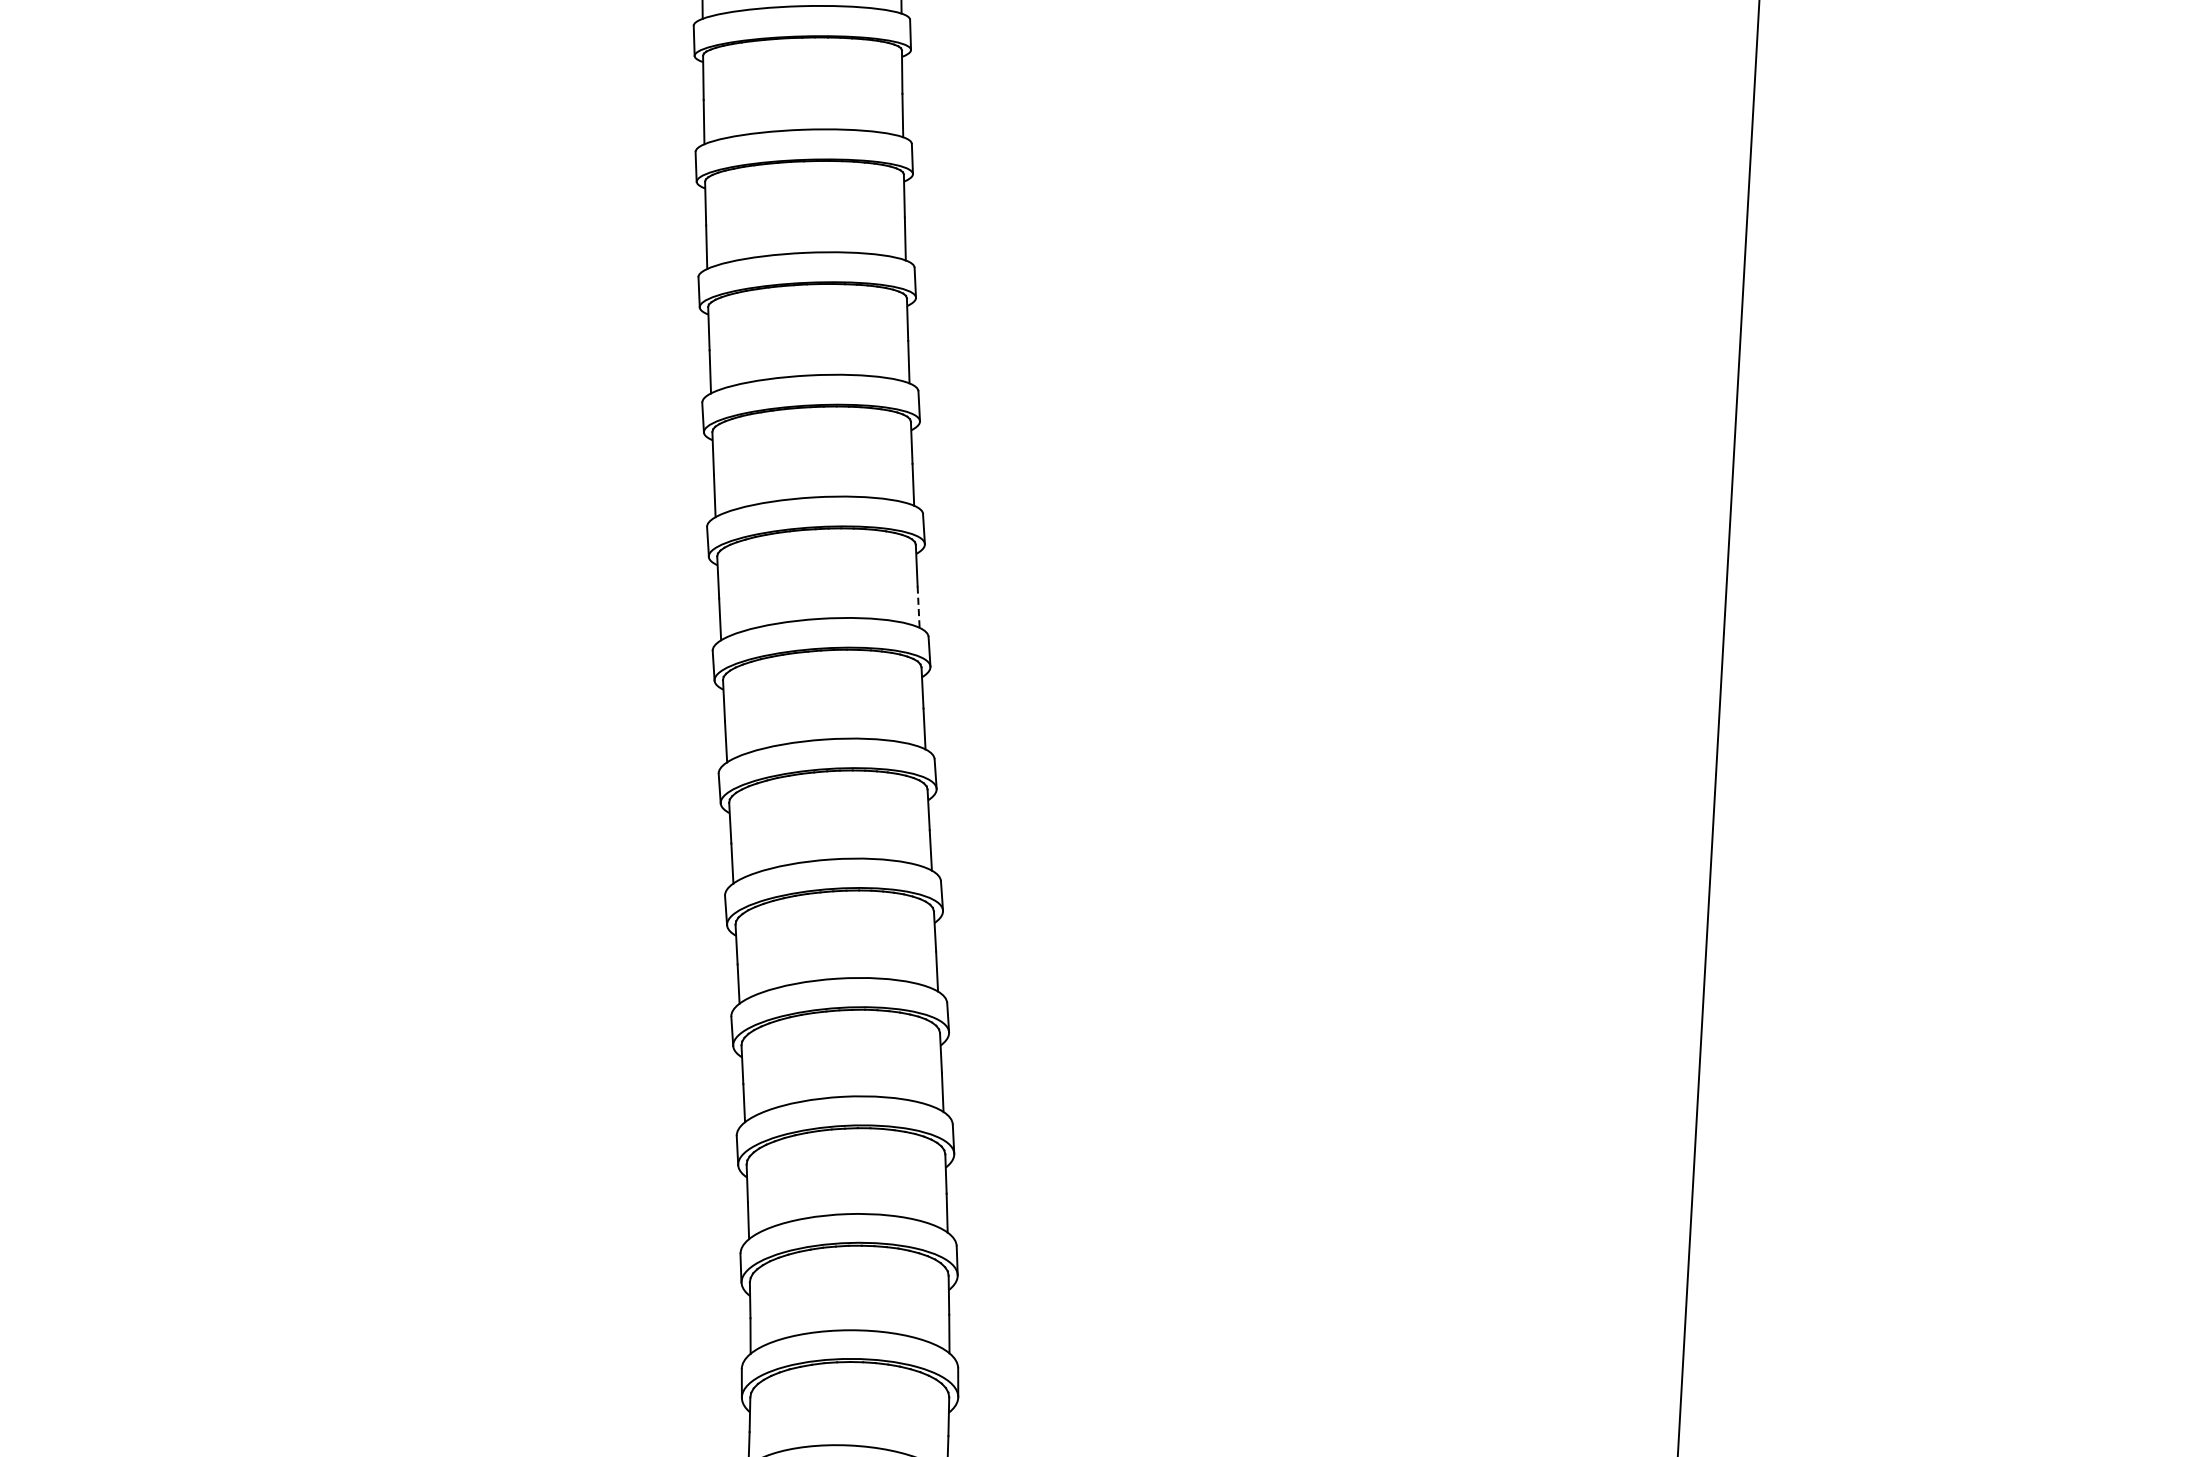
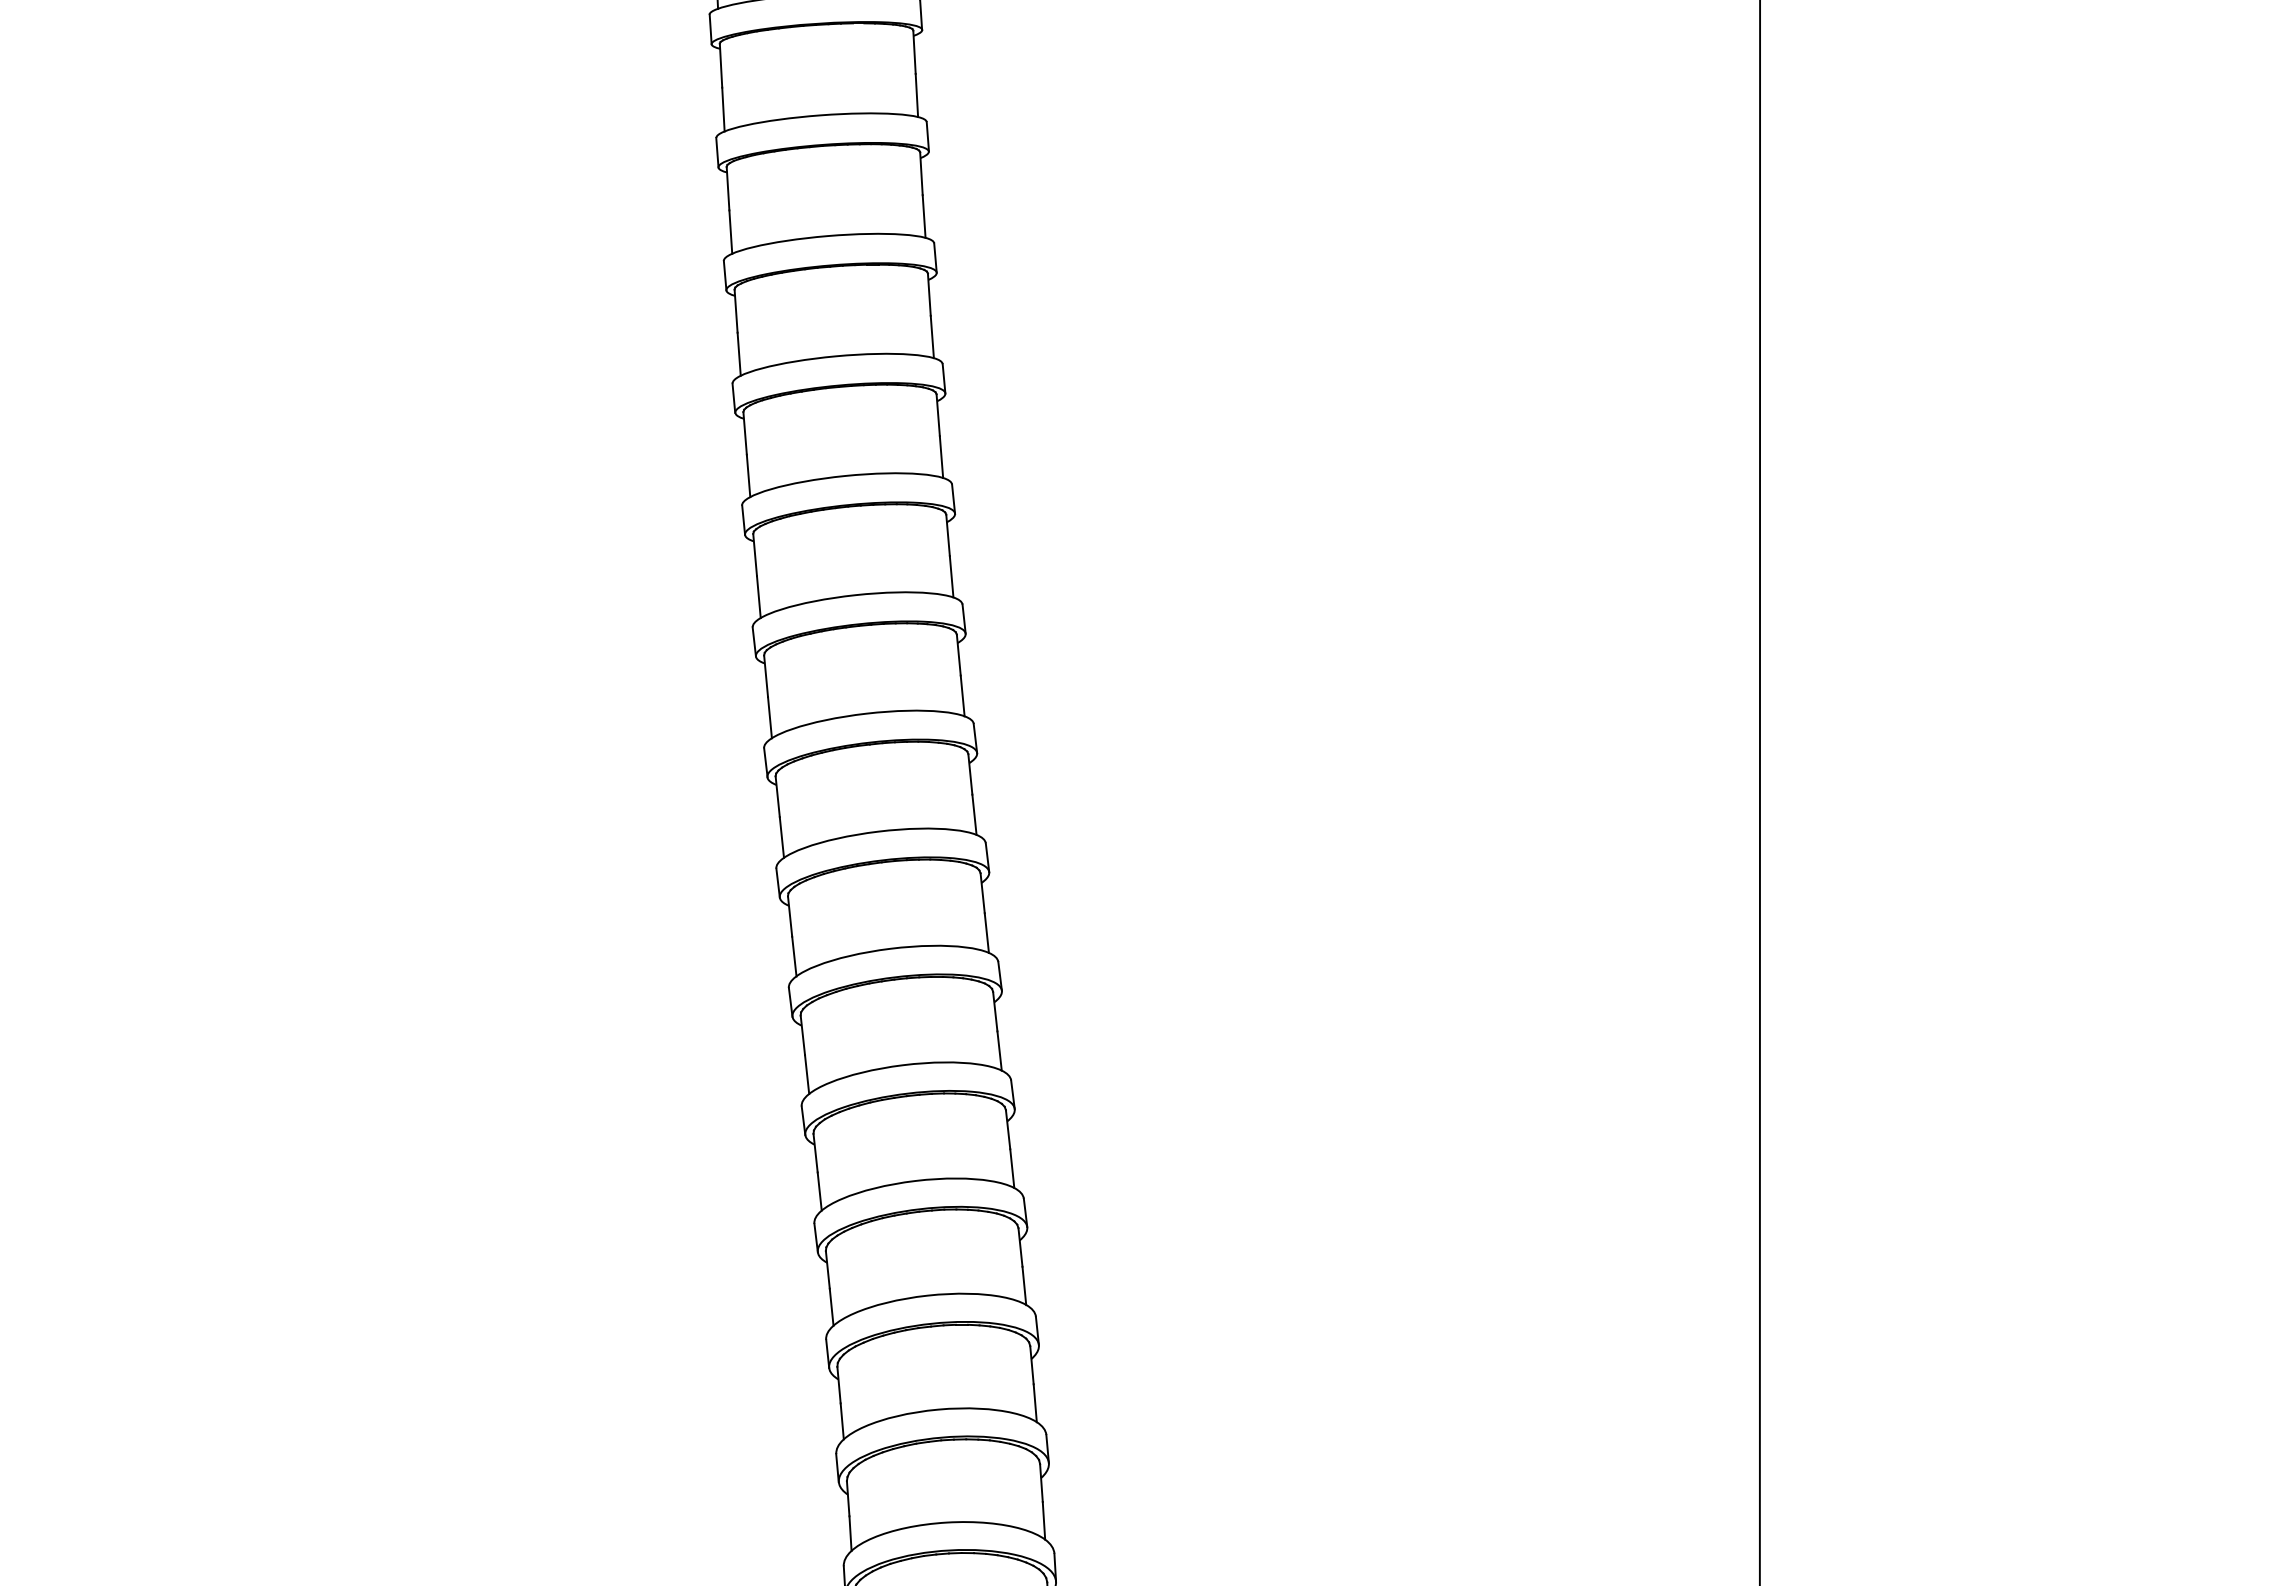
line: (918, 607) -> (974, 815), dashed -> solid

